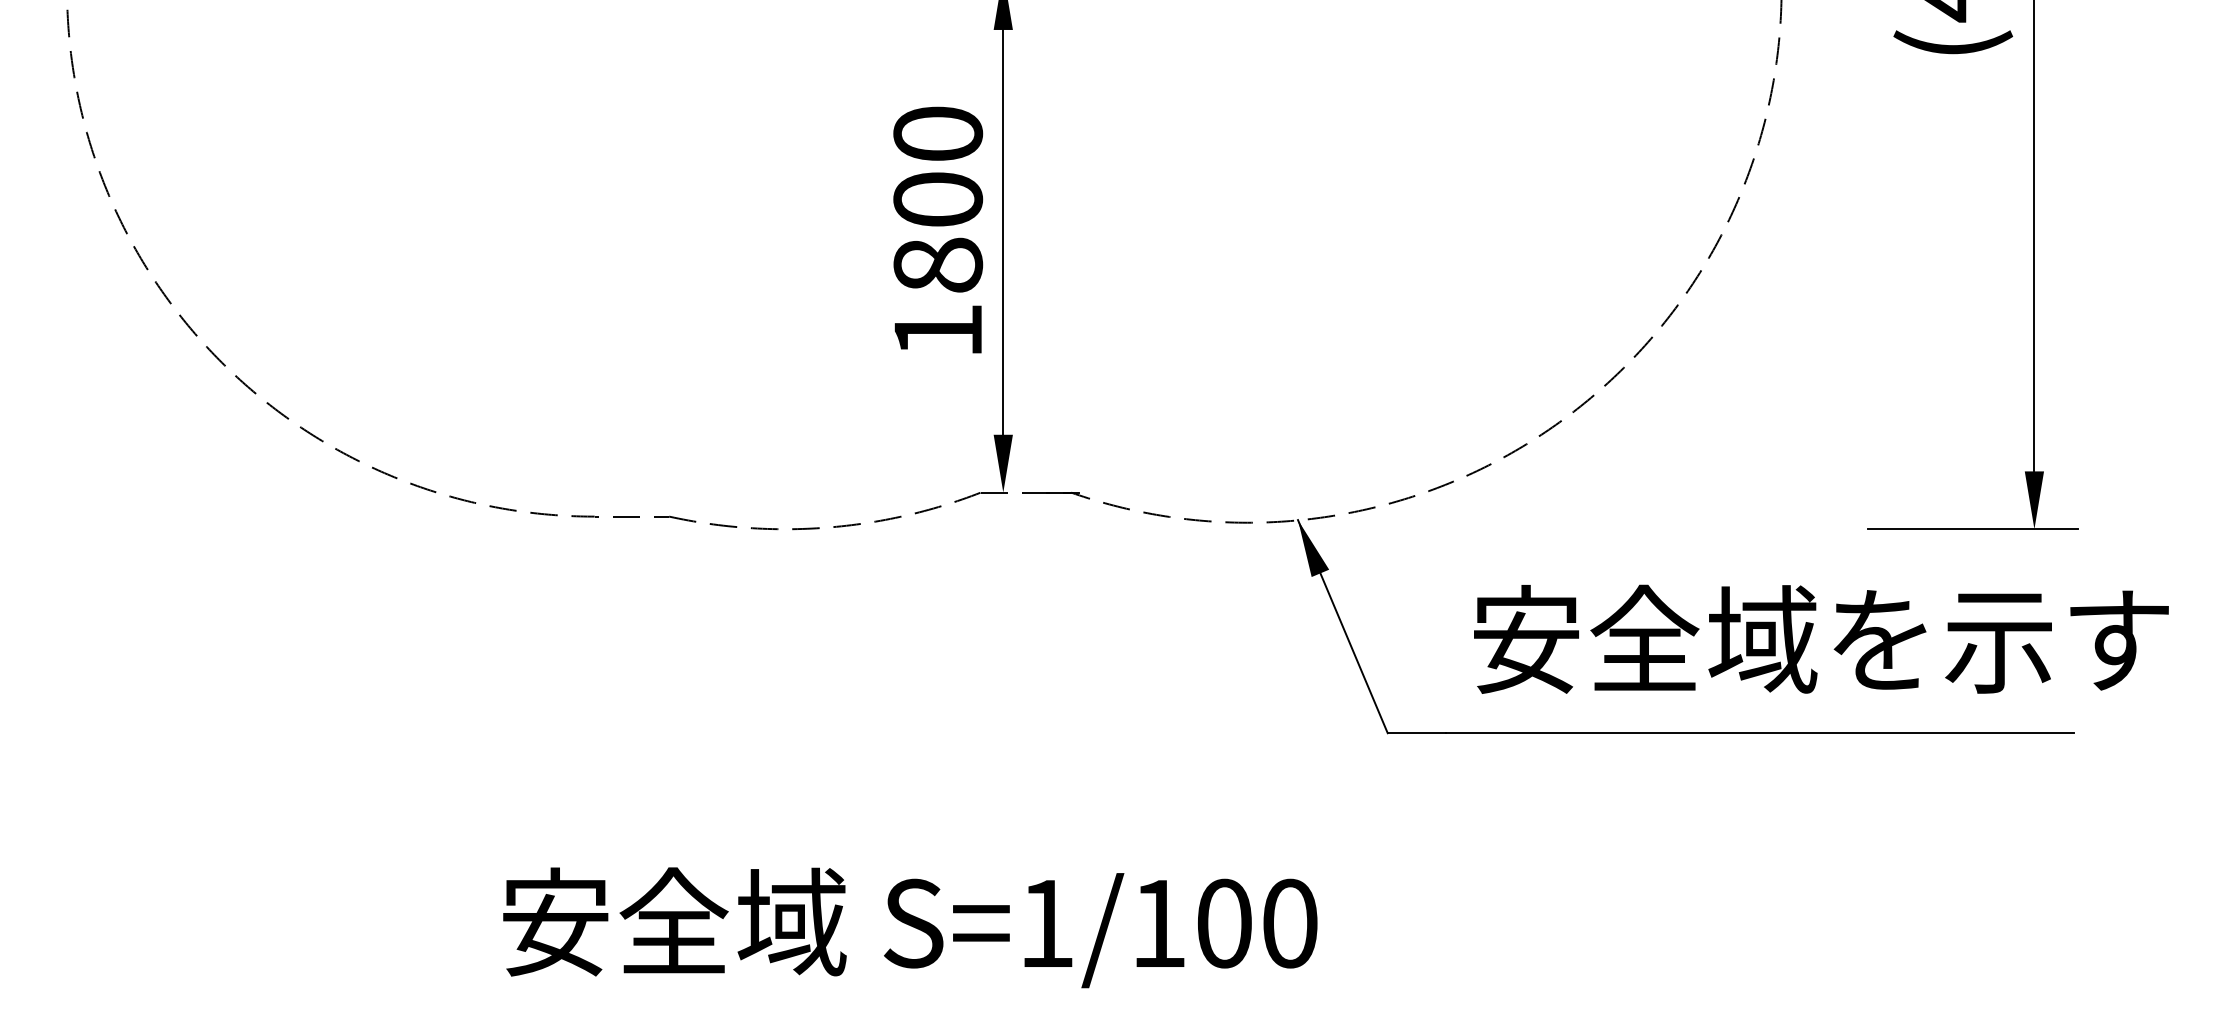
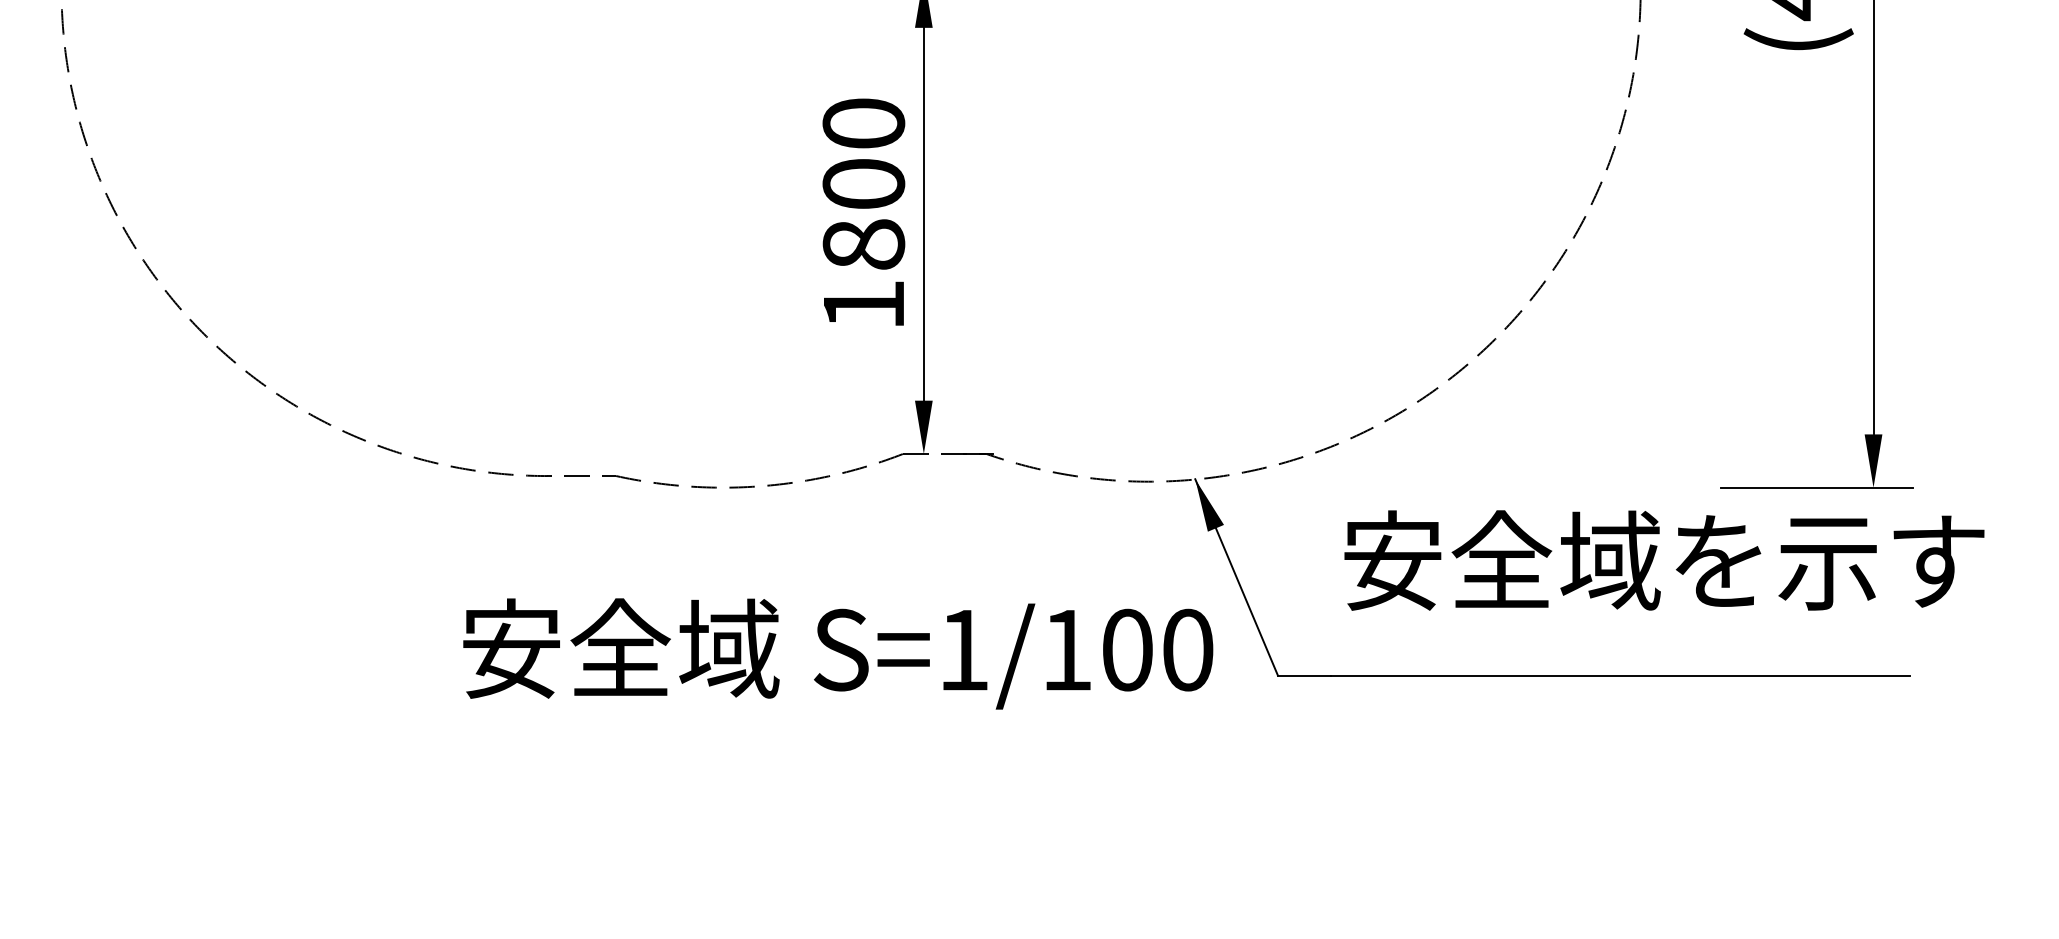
text: (1821, 638) -> (1664, 559), moved
text: (910, 927) -> (838, 653), moved

